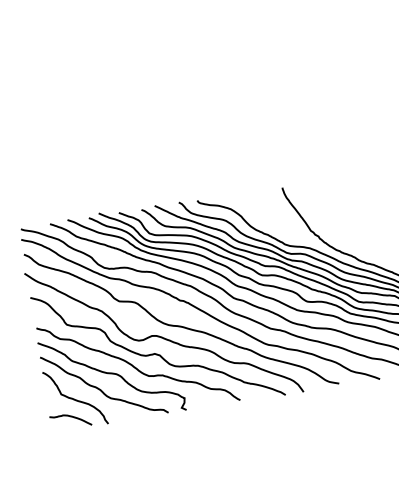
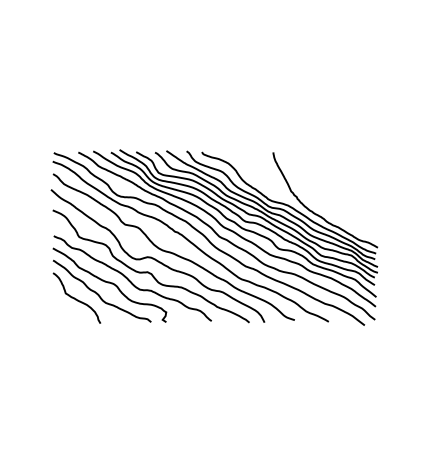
curve: (70, 417) -> (70, 313), removed

